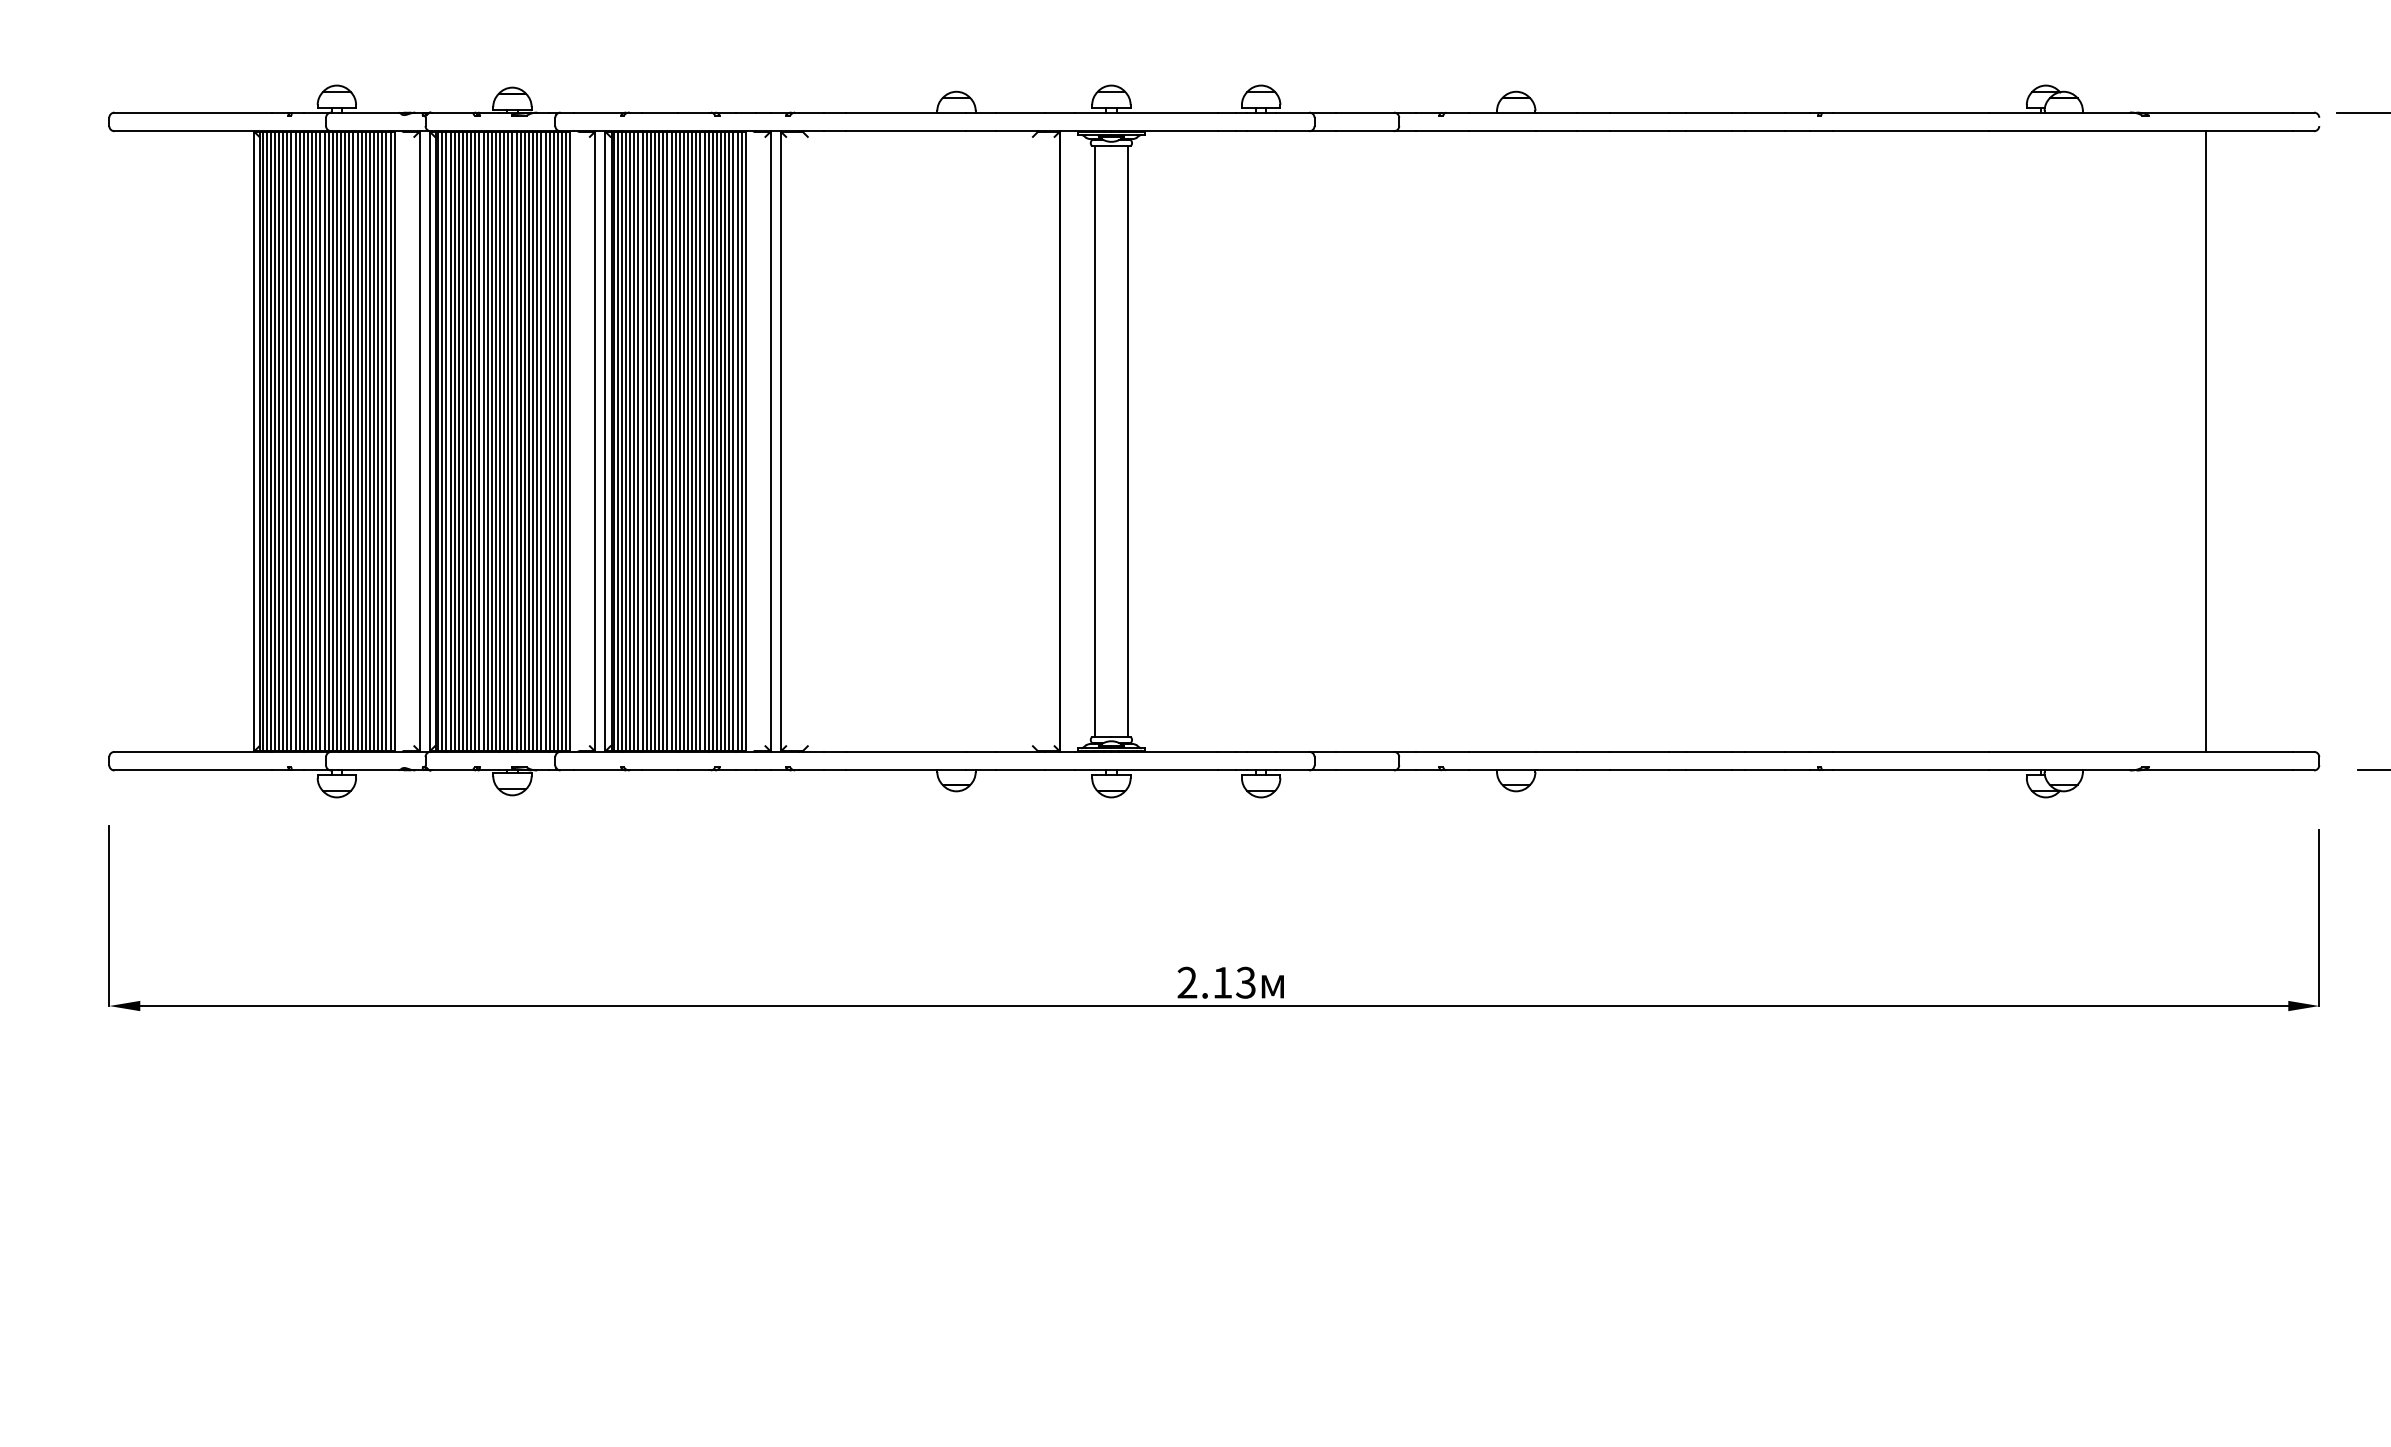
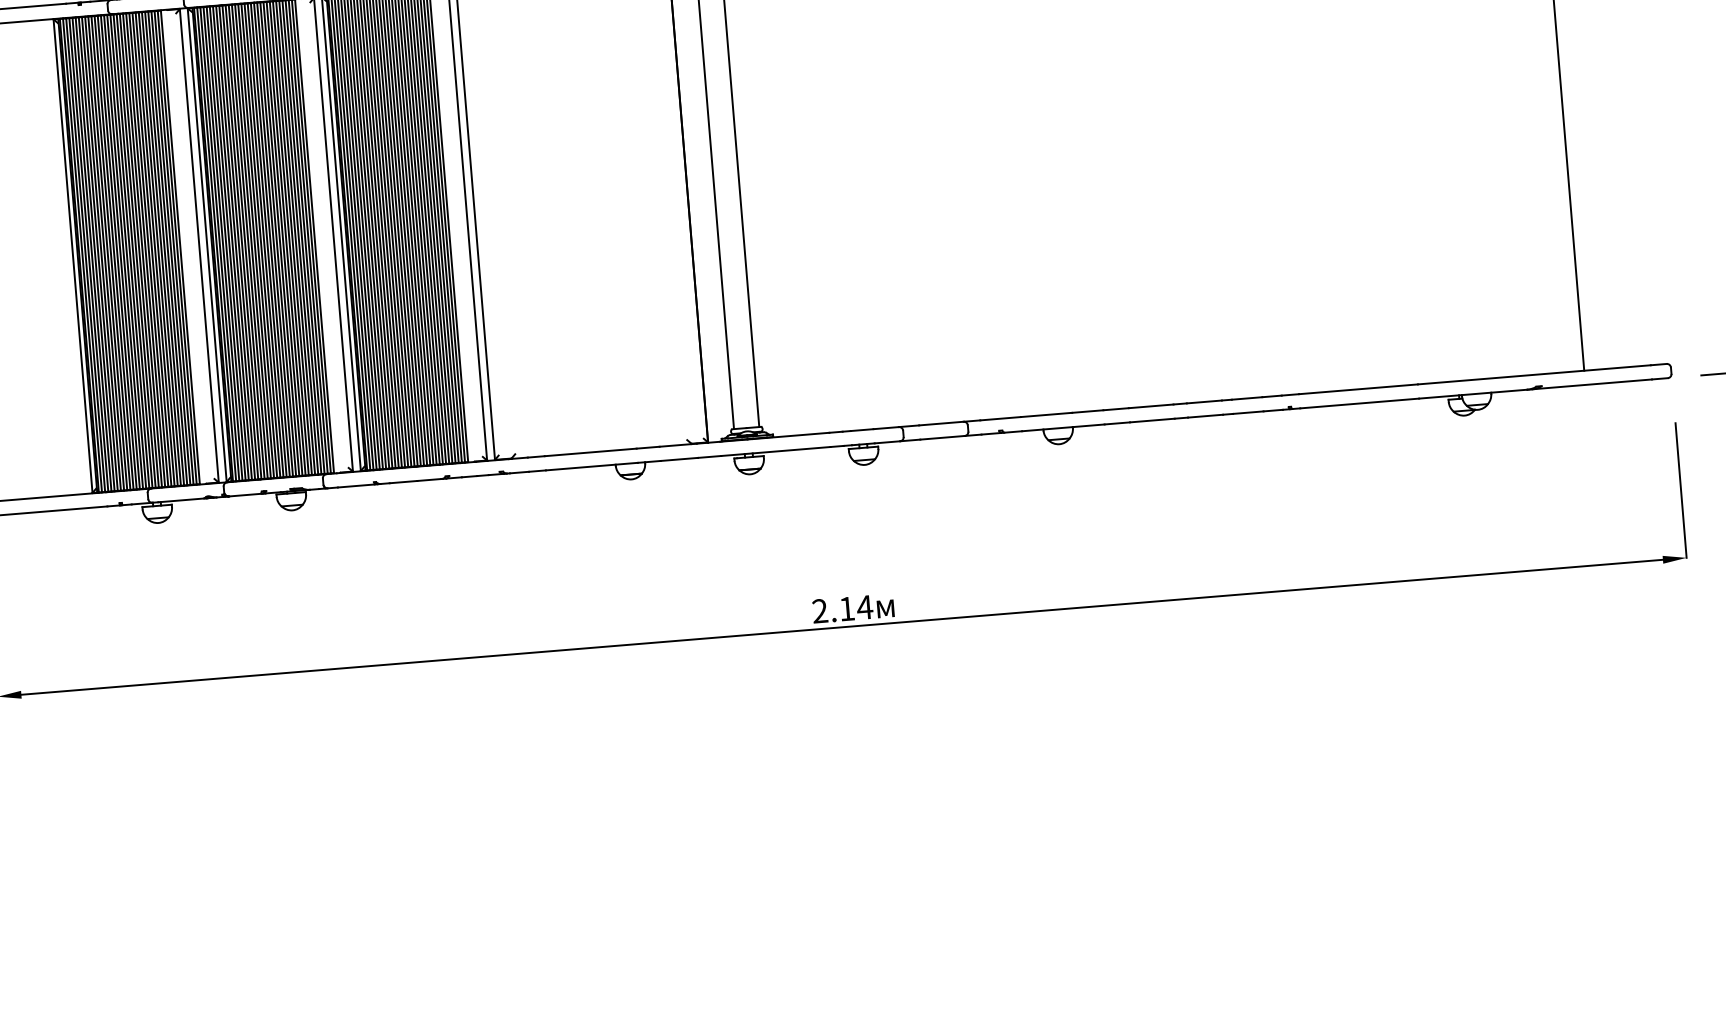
text: (1245, 982) -> (864, 607), 2.13 -> 2.14

